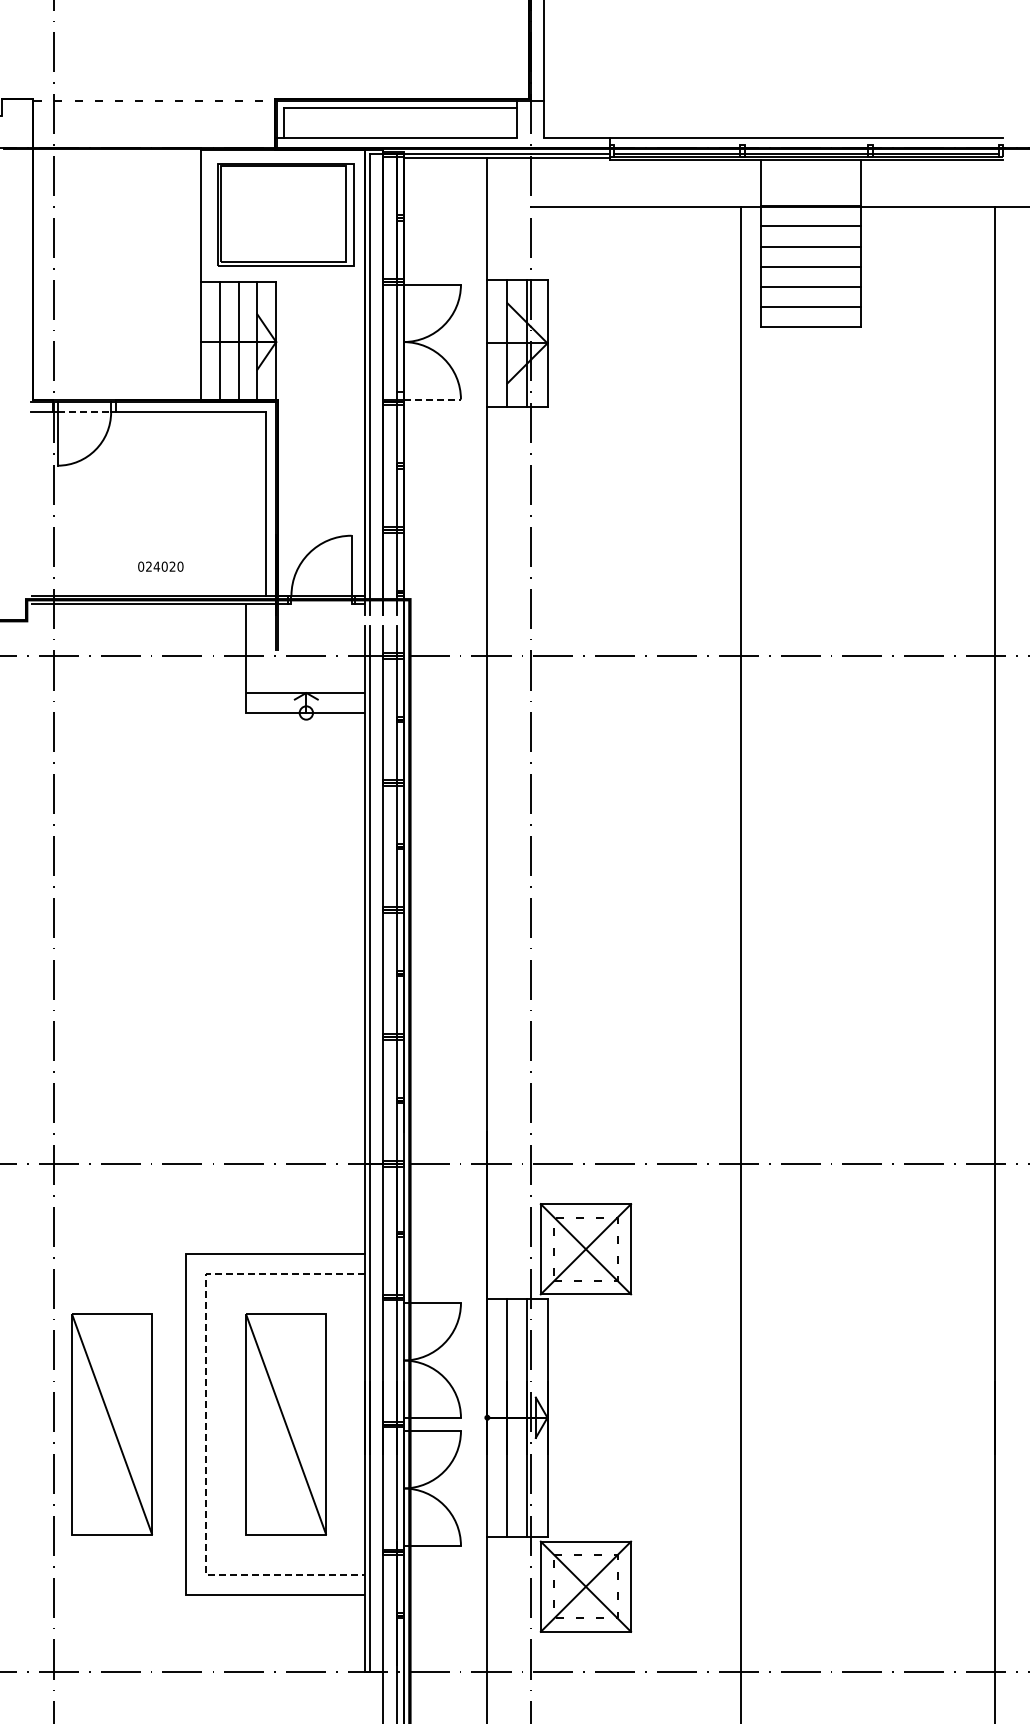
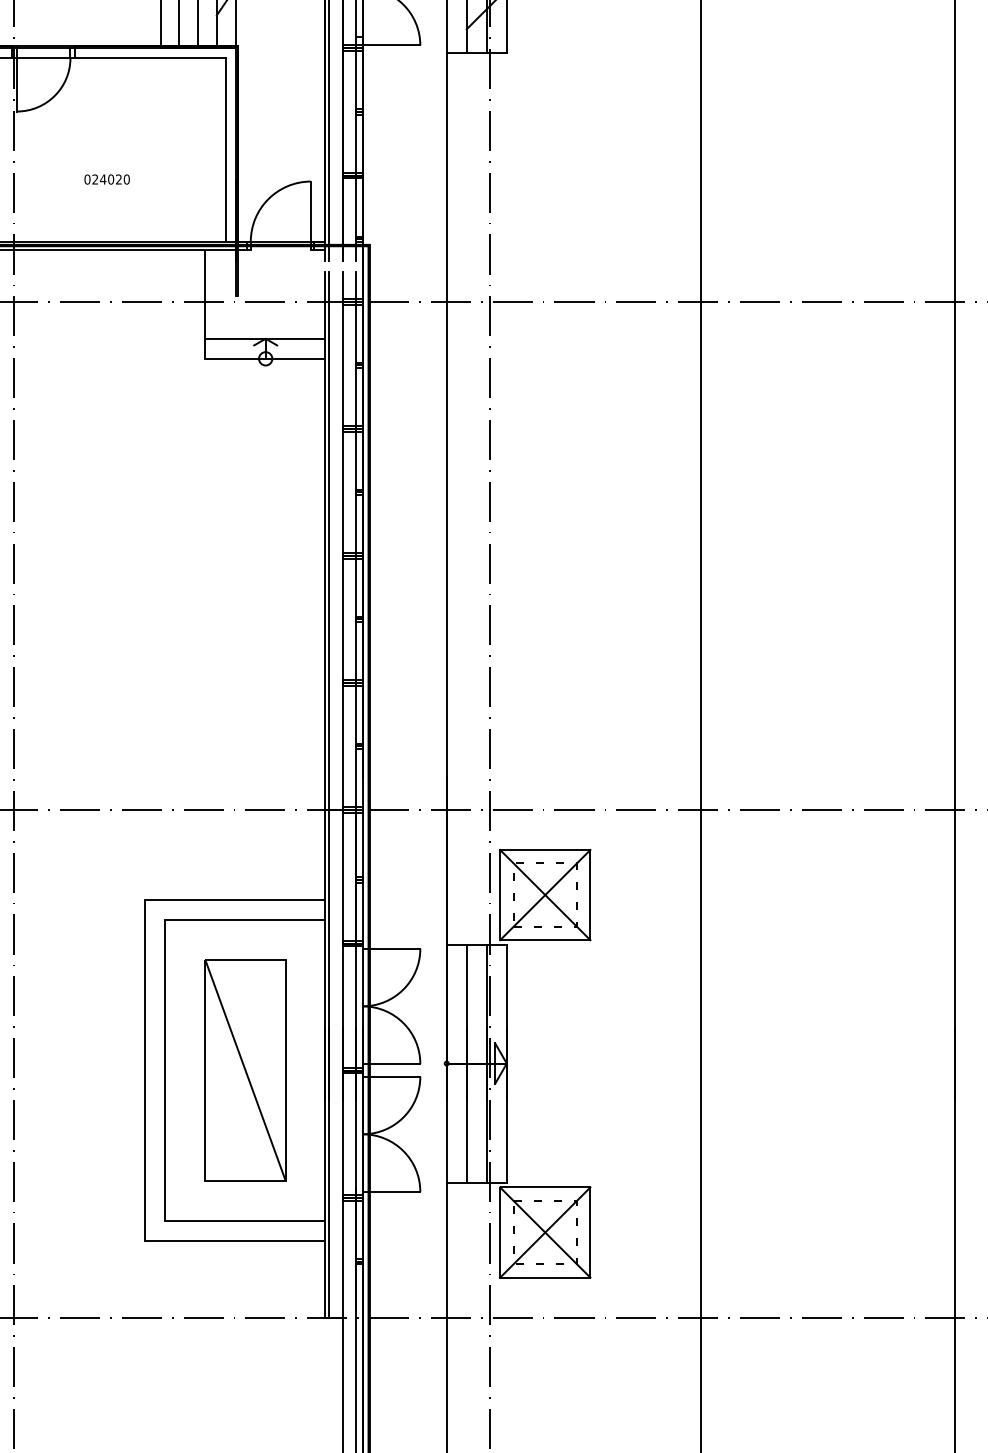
line: (432, 399) -> (391, 45), dashed -> solid
line: (84, 412) -> (43, 58), dashed -> solid
text: (160, 566) -> (106, 179), moved
part: (111, 1424) -> (70, 1070), removed
line: (206, 1425) -> (165, 1071), dashed -> solid

